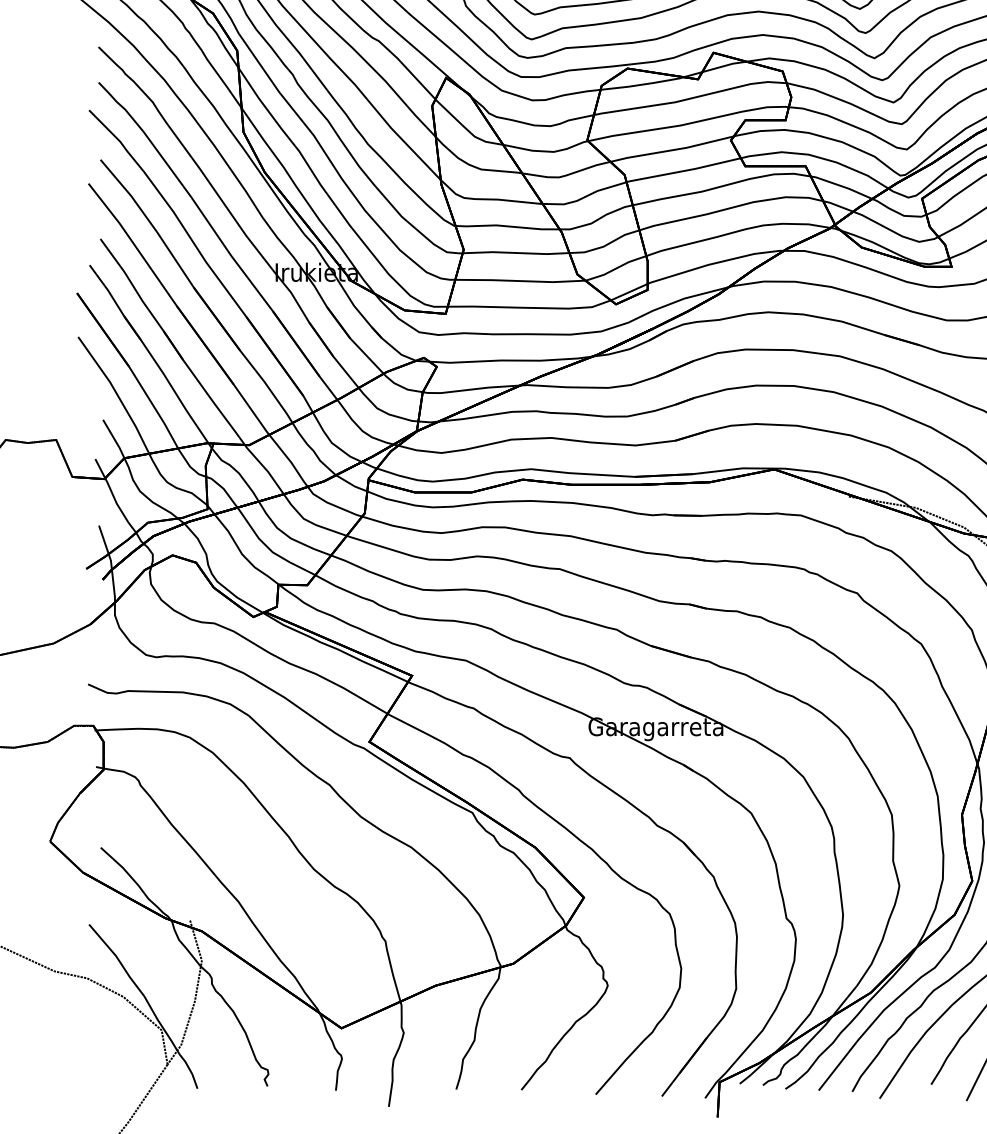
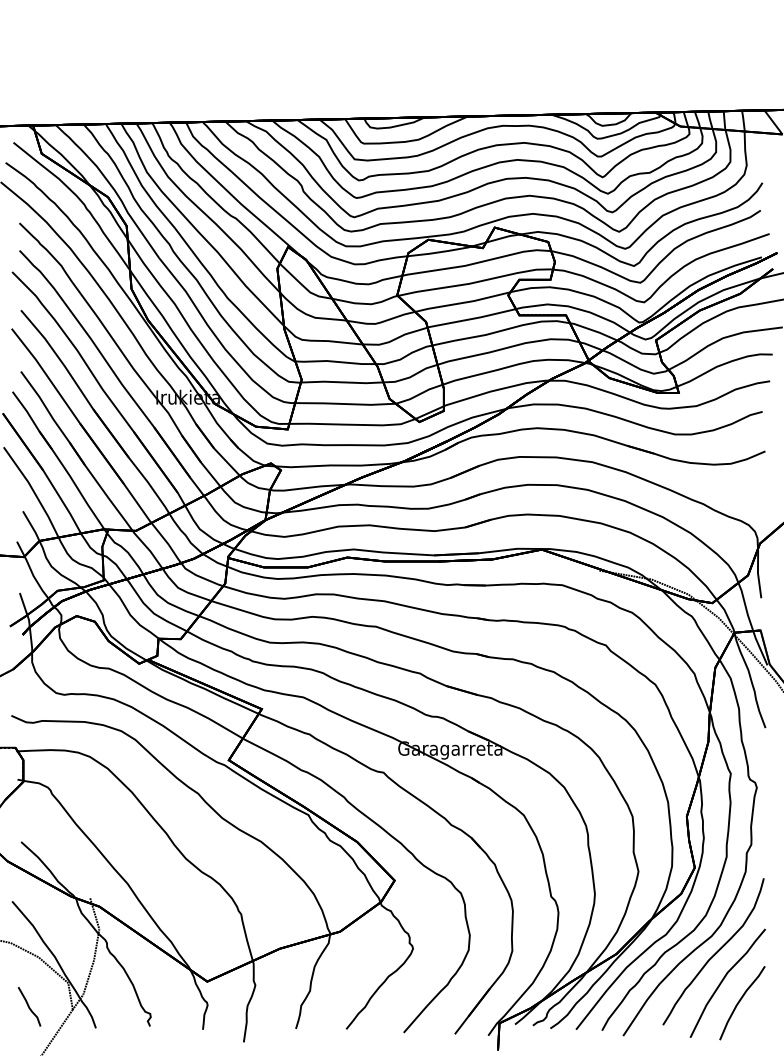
part: (111, 1060) -> (29, 1006), added

